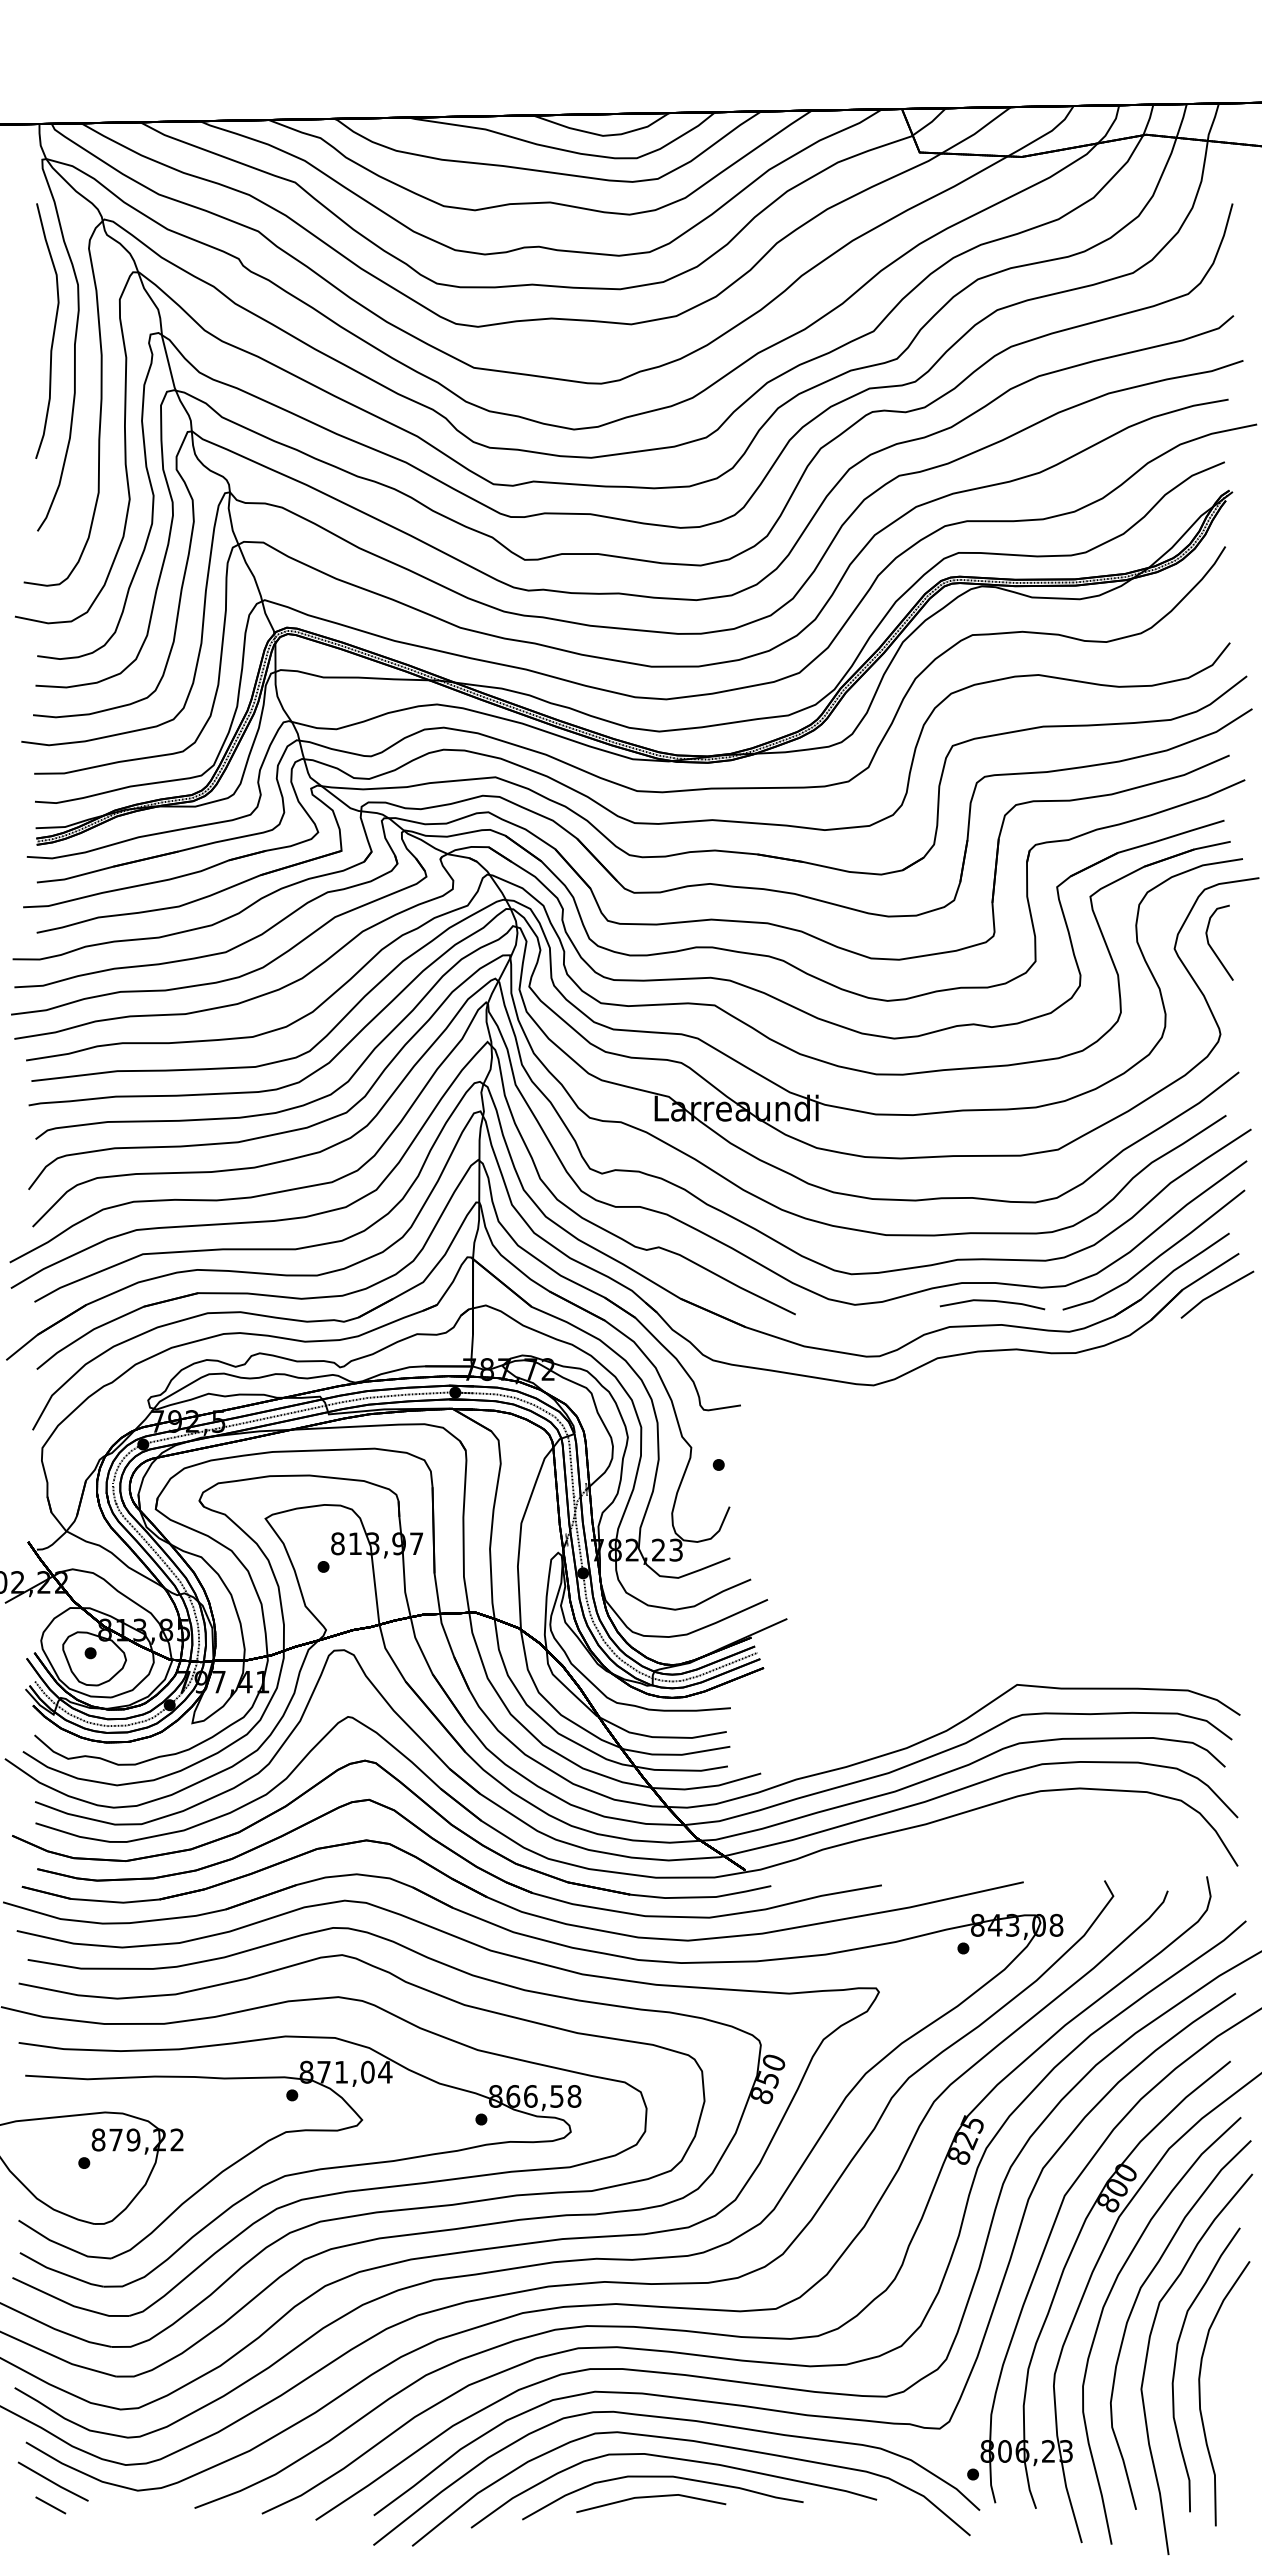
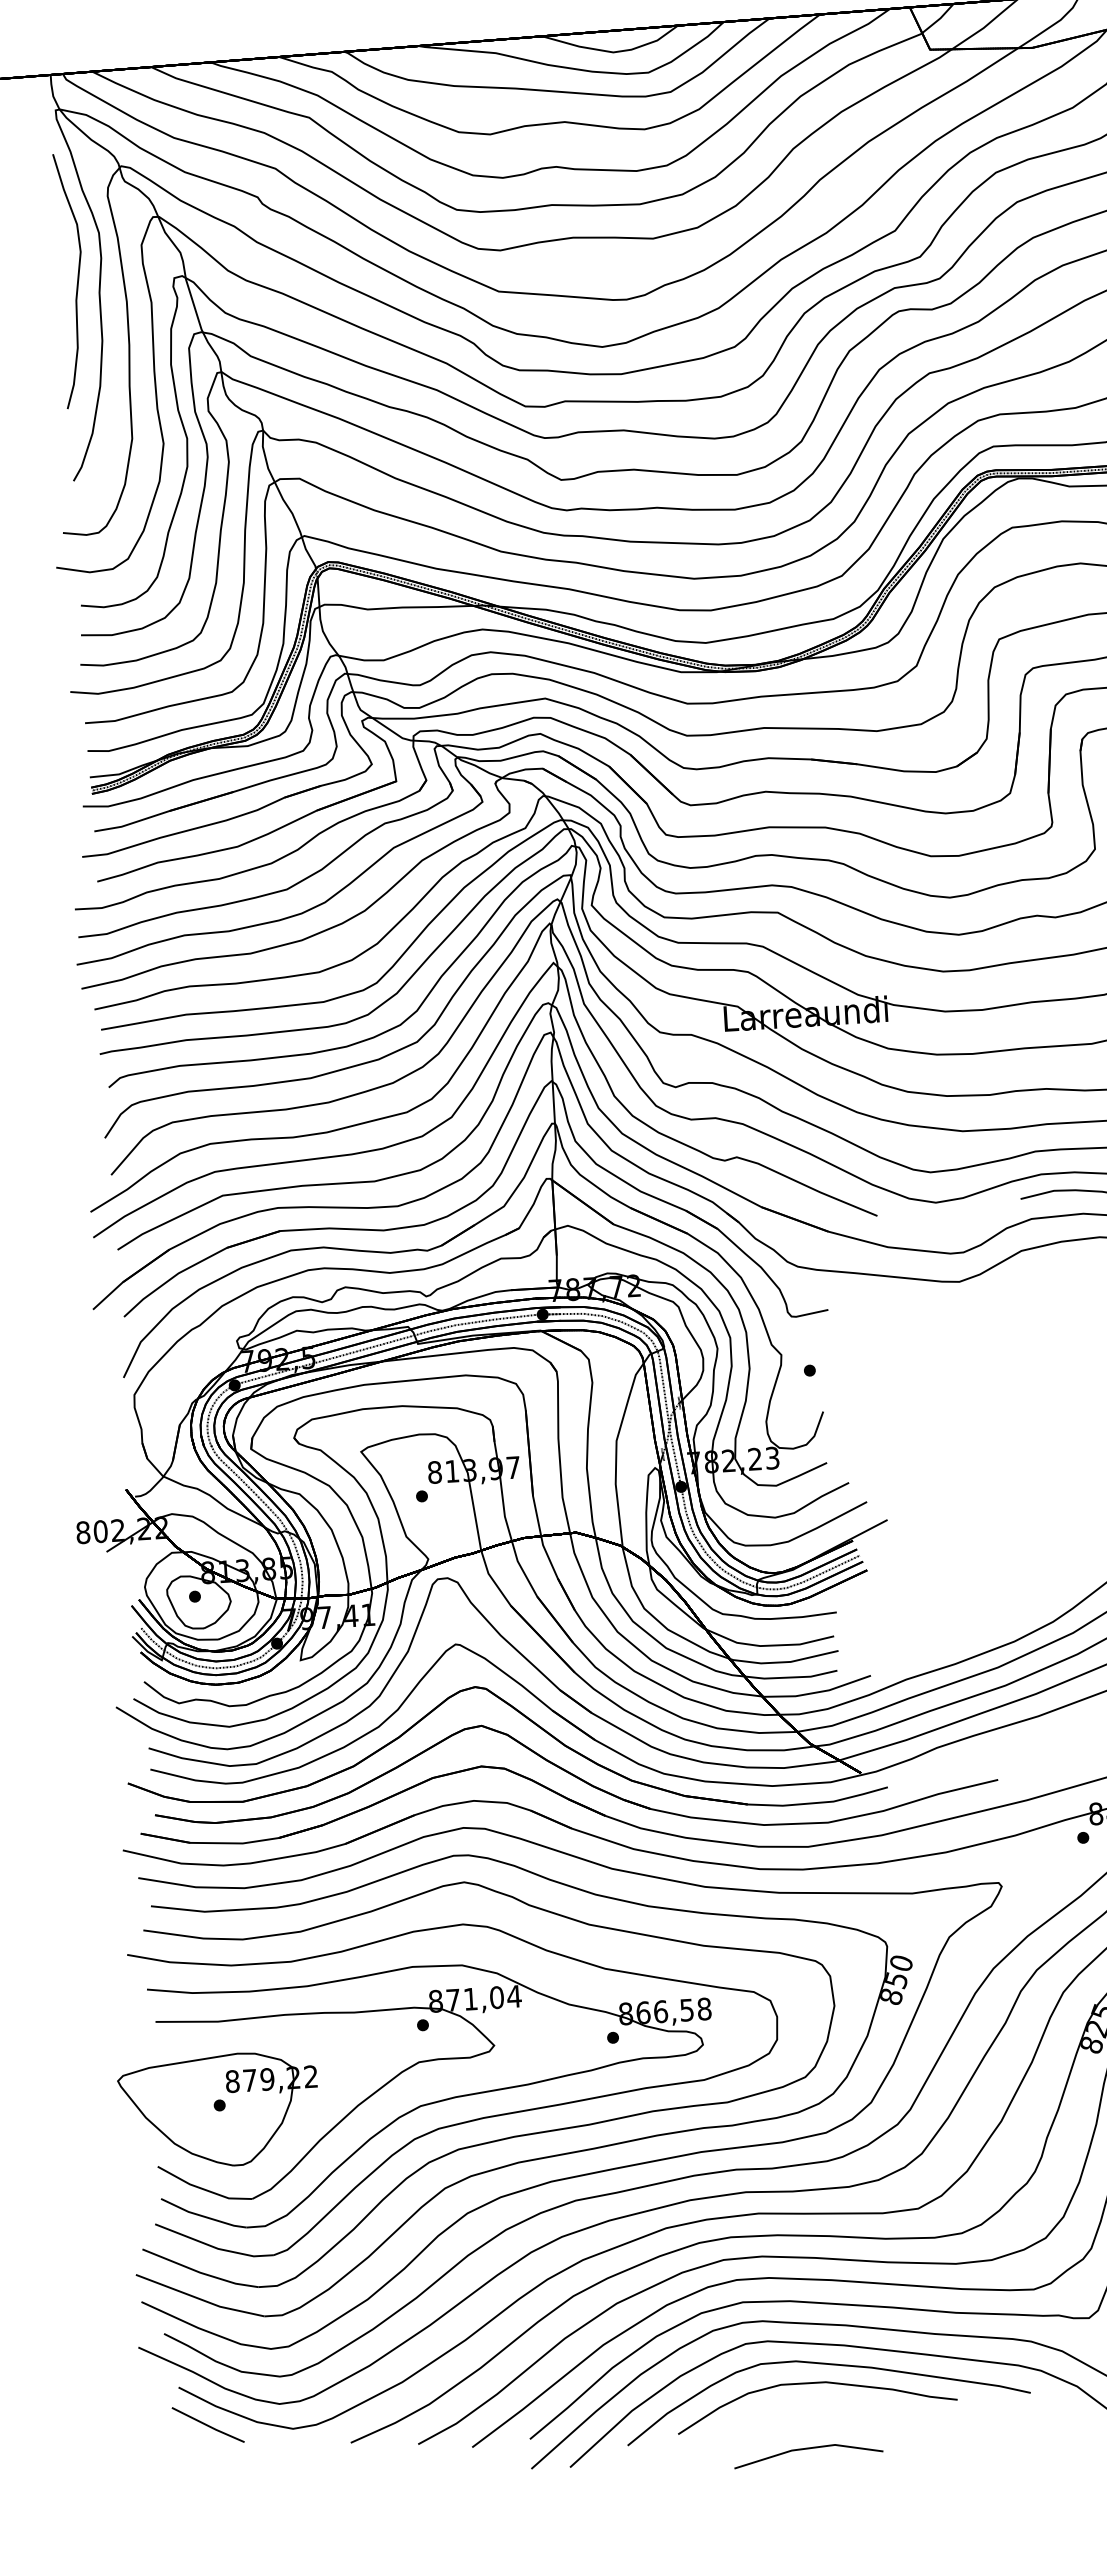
line: (651, 2497) -> (808, 2449), moved
line: (50, 2505) -> (206, 2448), removed

